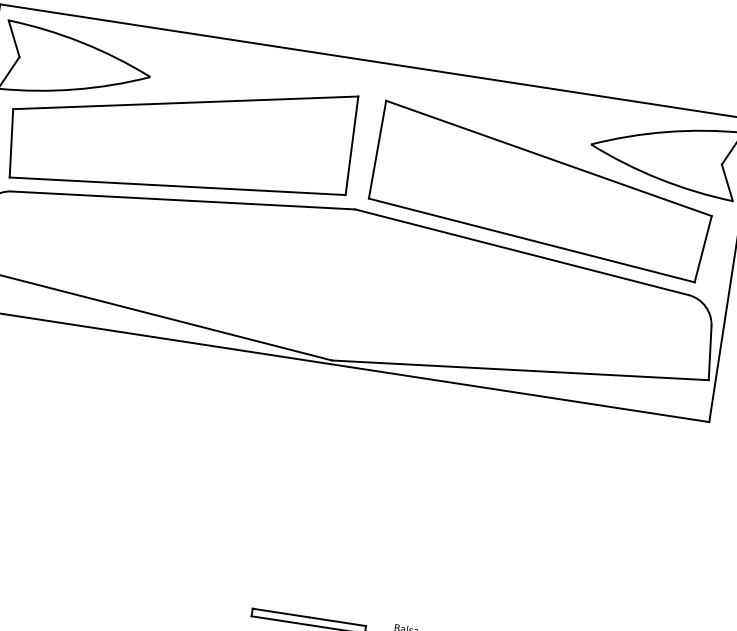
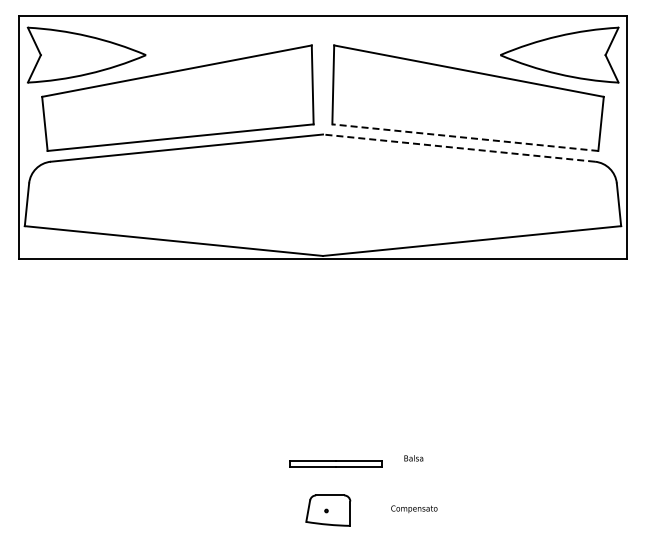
line: (532, 240) -> (465, 137), solid -> dashed
line: (522, 252) -> (459, 148), solid -> dashed

